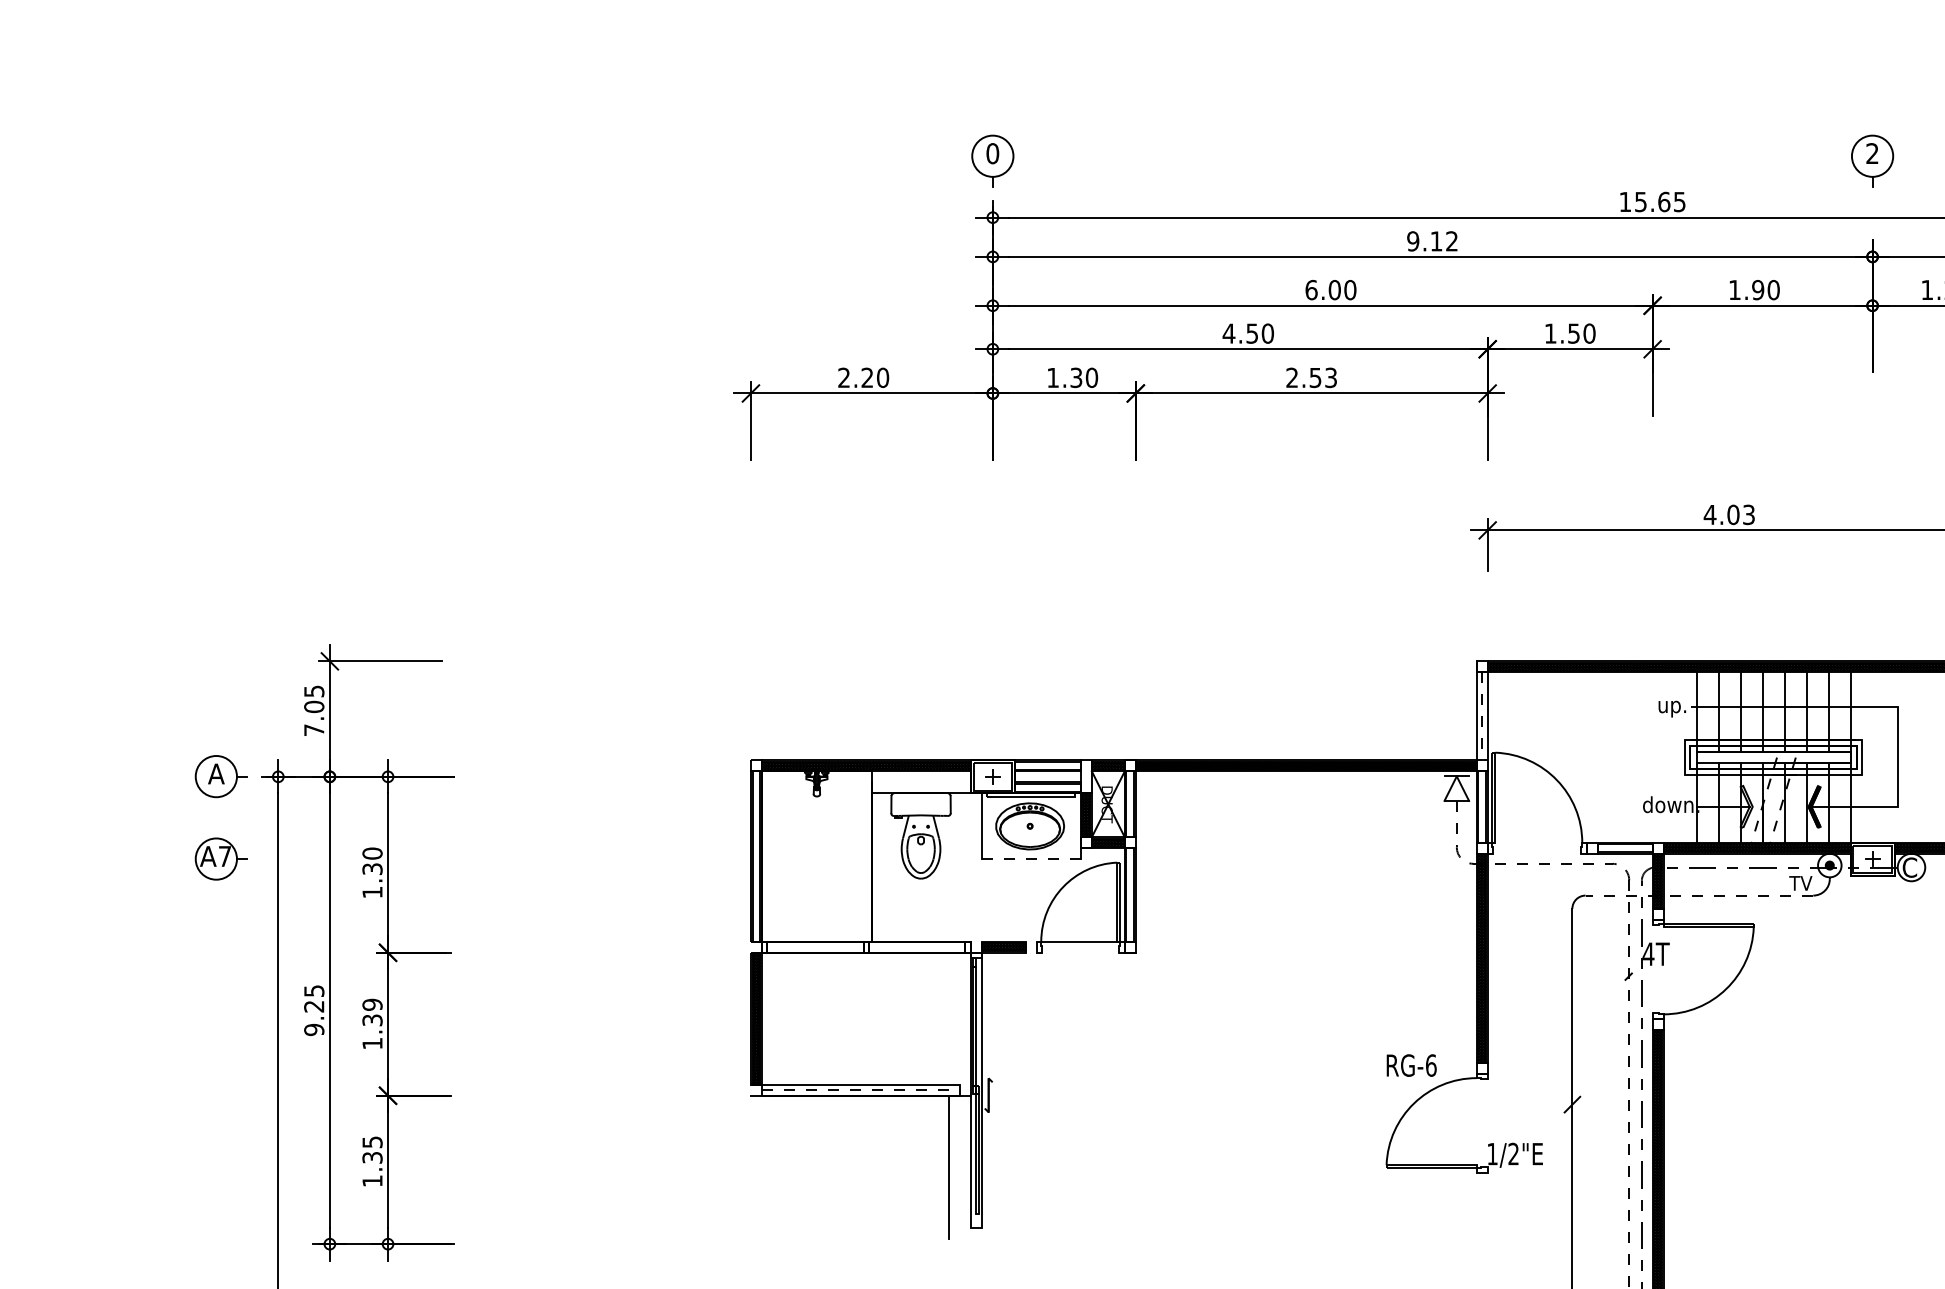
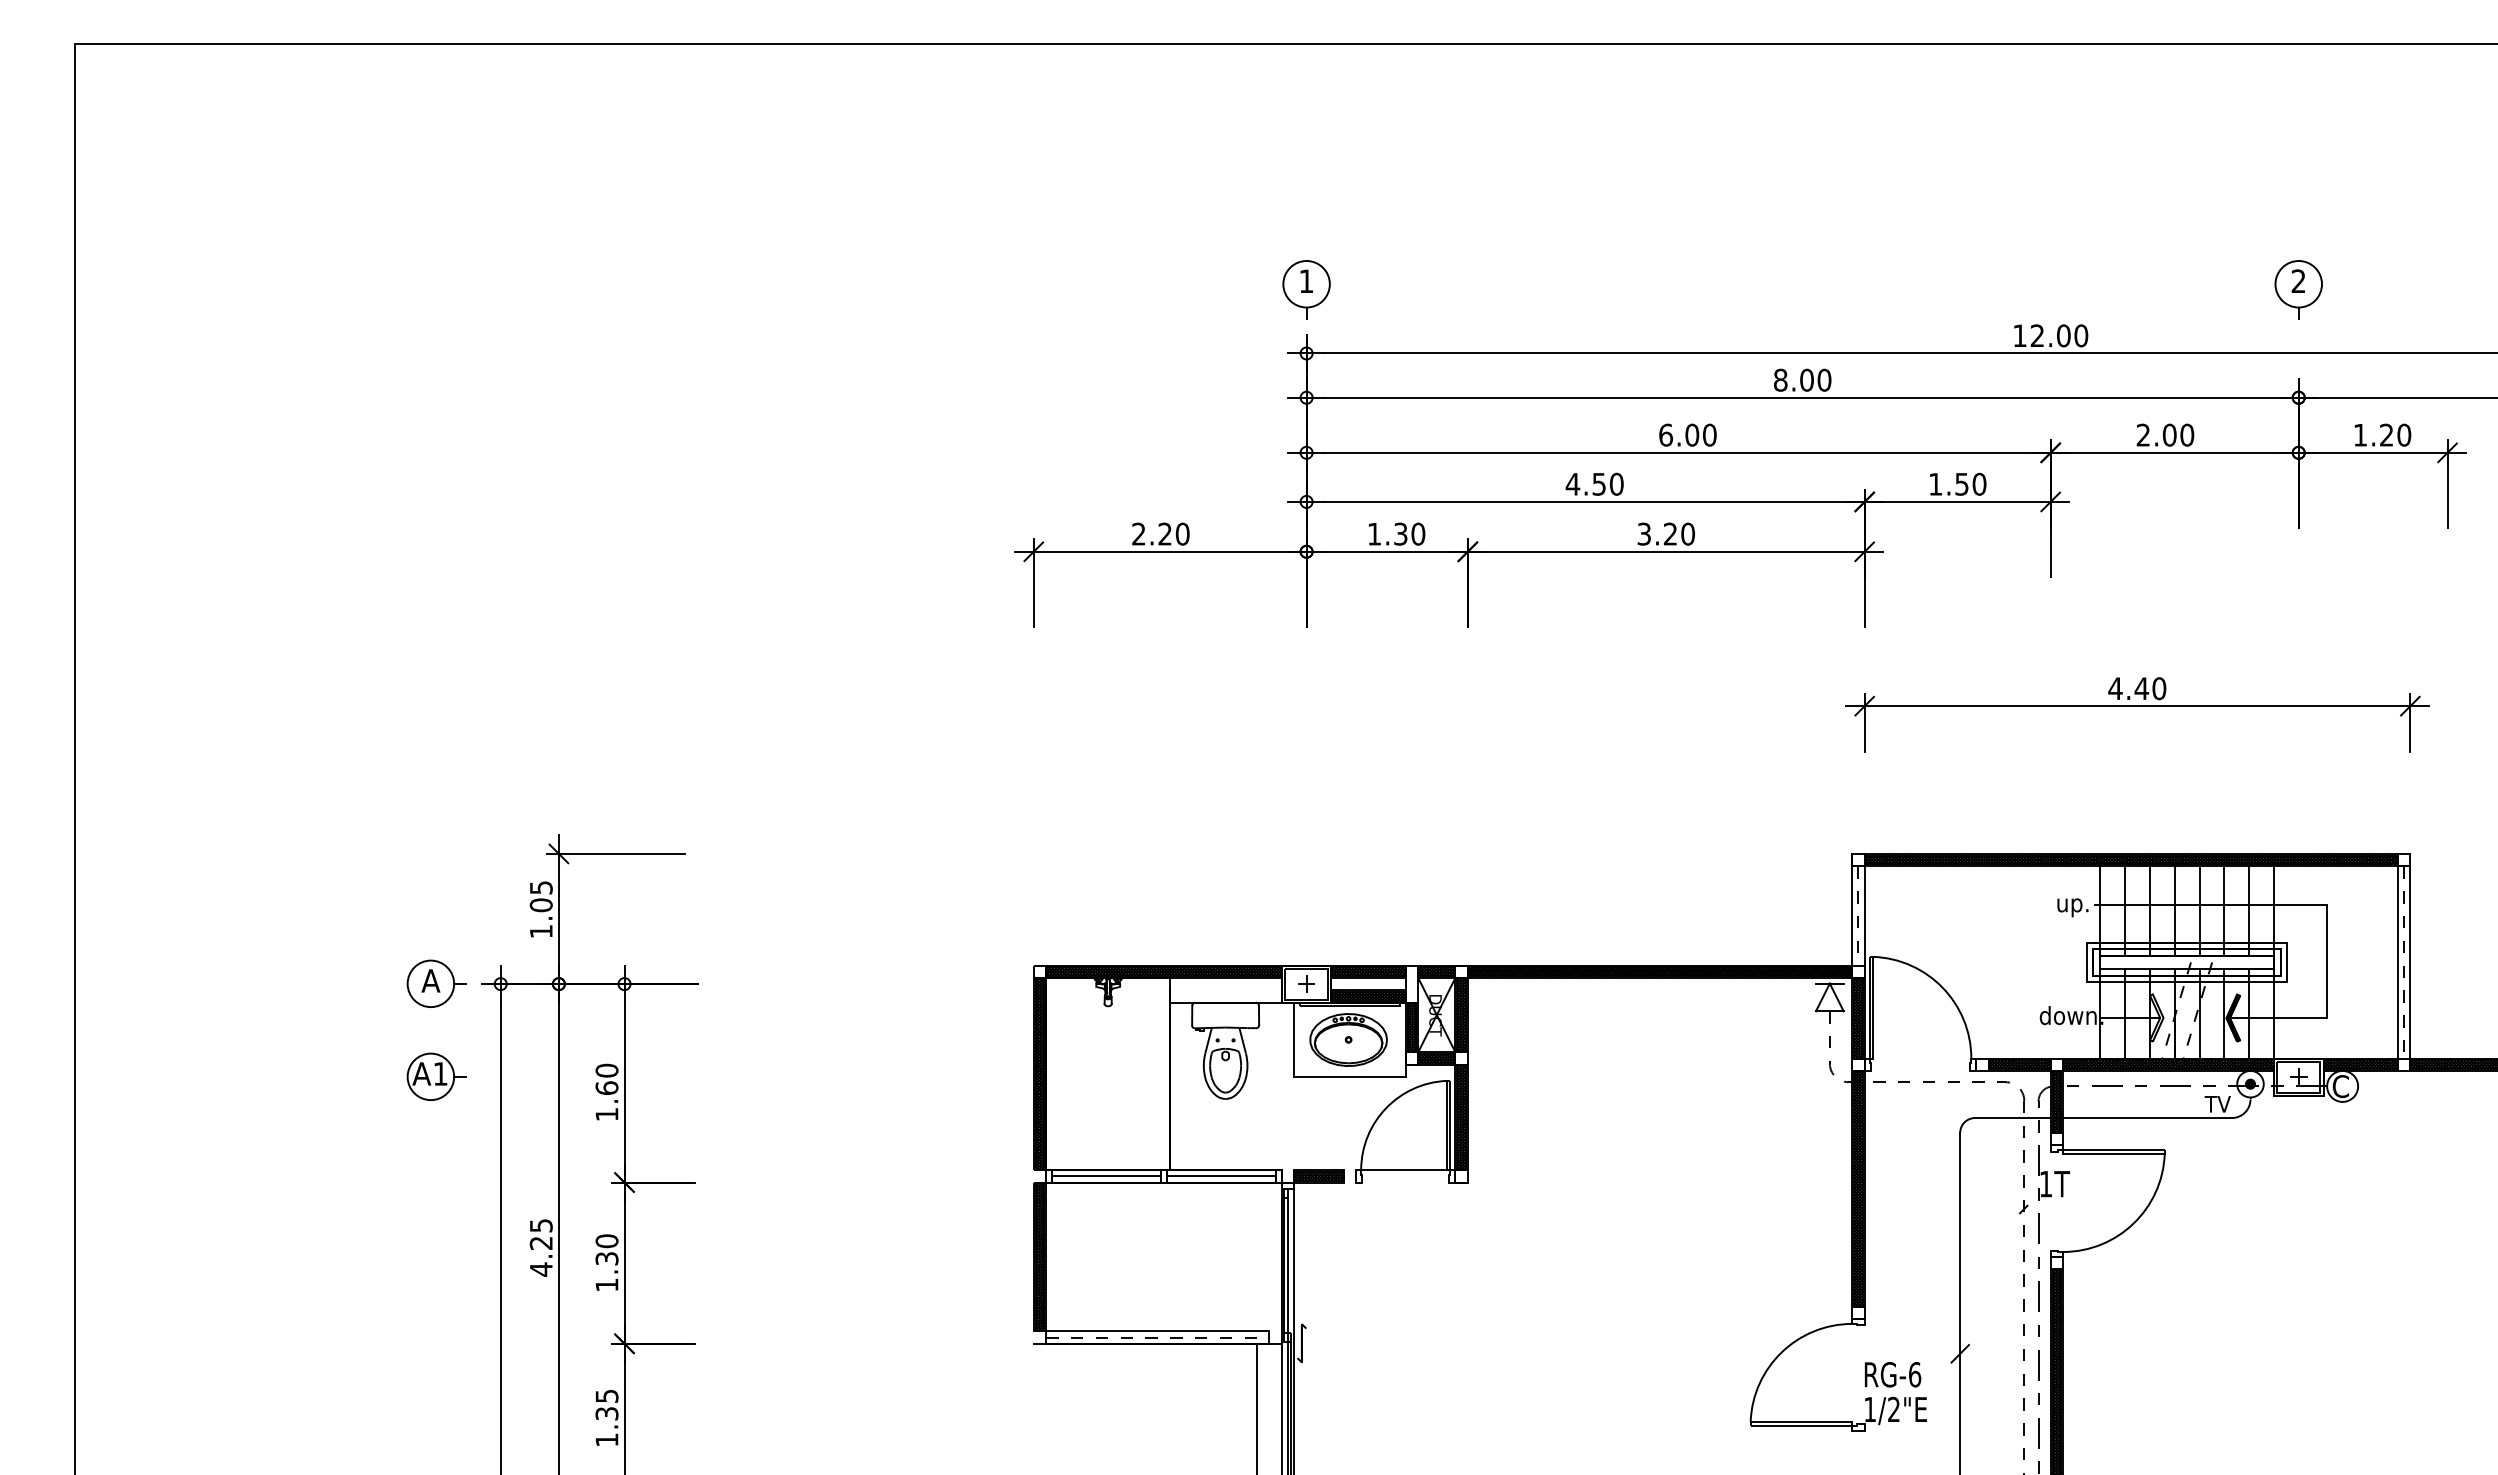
text: (992, 153) -> (1306, 281), 0 -> 1
text: (1660, 201) -> (2059, 335), 15.65 -> 12.00
text: (1432, 240) -> (1802, 379), 9.12 -> 8.00
text: (1746, 289) -> (2156, 434), 1.90 -> 2.00
text: (1311, 377) -> (1665, 533), 2.53 -> 3.20
text: (1741, 514) -> (2150, 688), 4.03 -> 4.40
text: (314, 730) -> (541, 931), 7.05 -> 1.05
hatch: (1047, 765) -> (1368, 971), added
hatch: (1047, 787) -> (1368, 996), added
hatch: (1130, 803) -> (1461, 1014), added
hatch: (1482, 806) -> (1858, 1017), added
hatch: (1624, 848) -> (2019, 1064), added
text: (224, 856) -> (440, 1073), A7 -> A1
hatch: (756, 856) -> (1039, 1073), added
line: (1031, 859) -> (1350, 1077), dashed -> solid
text: (372, 868) -> (606, 1087), 1.30 -> 1.60
hatch: (1130, 895) -> (1461, 1117), added
line: (1698, 895) -> (2102, 1118), dashed -> solid
line: (815, 947) -> (1106, 1176), added
line: (917, 947) -> (1221, 1176), added
text: (1648, 954) -> (2045, 1184), 4T -> 1T
text: (372, 1005) -> (606, 1241), 1.39 -> 1.30
text: (313, 1029) -> (540, 1269), 9.25 -> 4.25
text: (1411, 1065) -> (1892, 1374), moved

